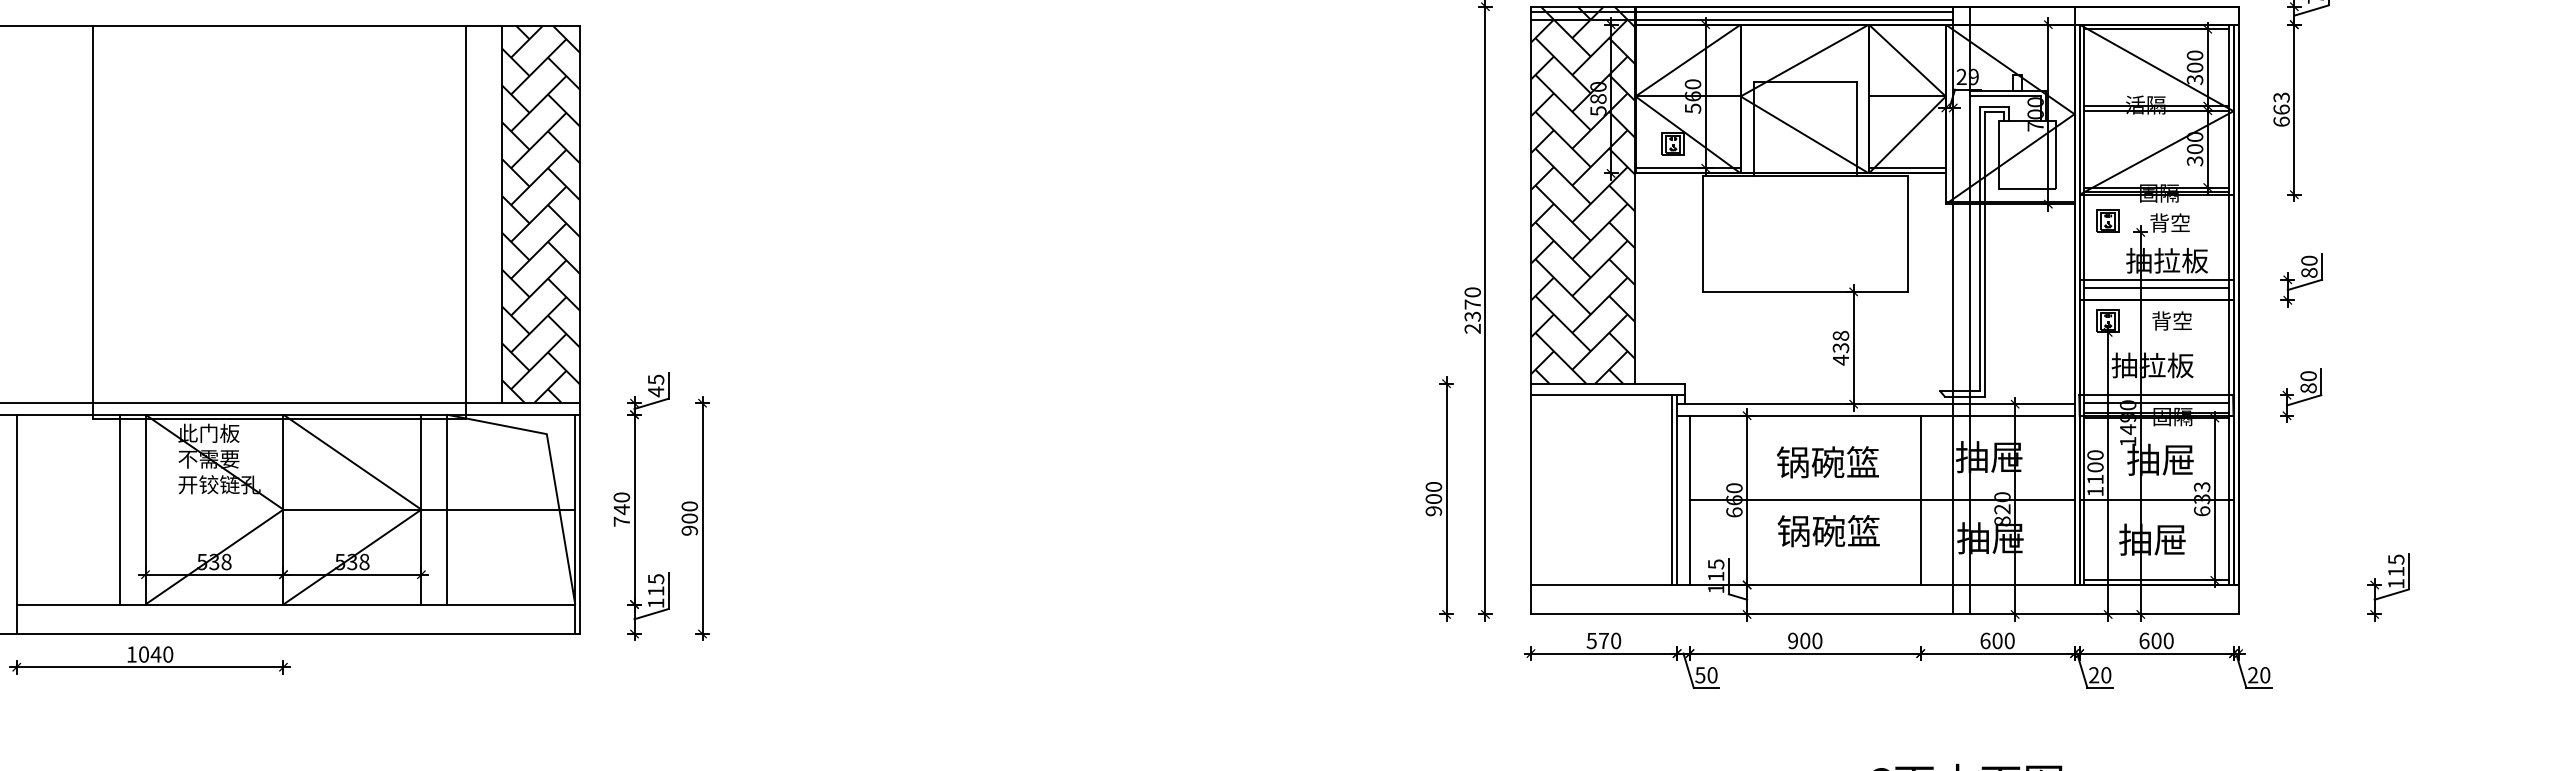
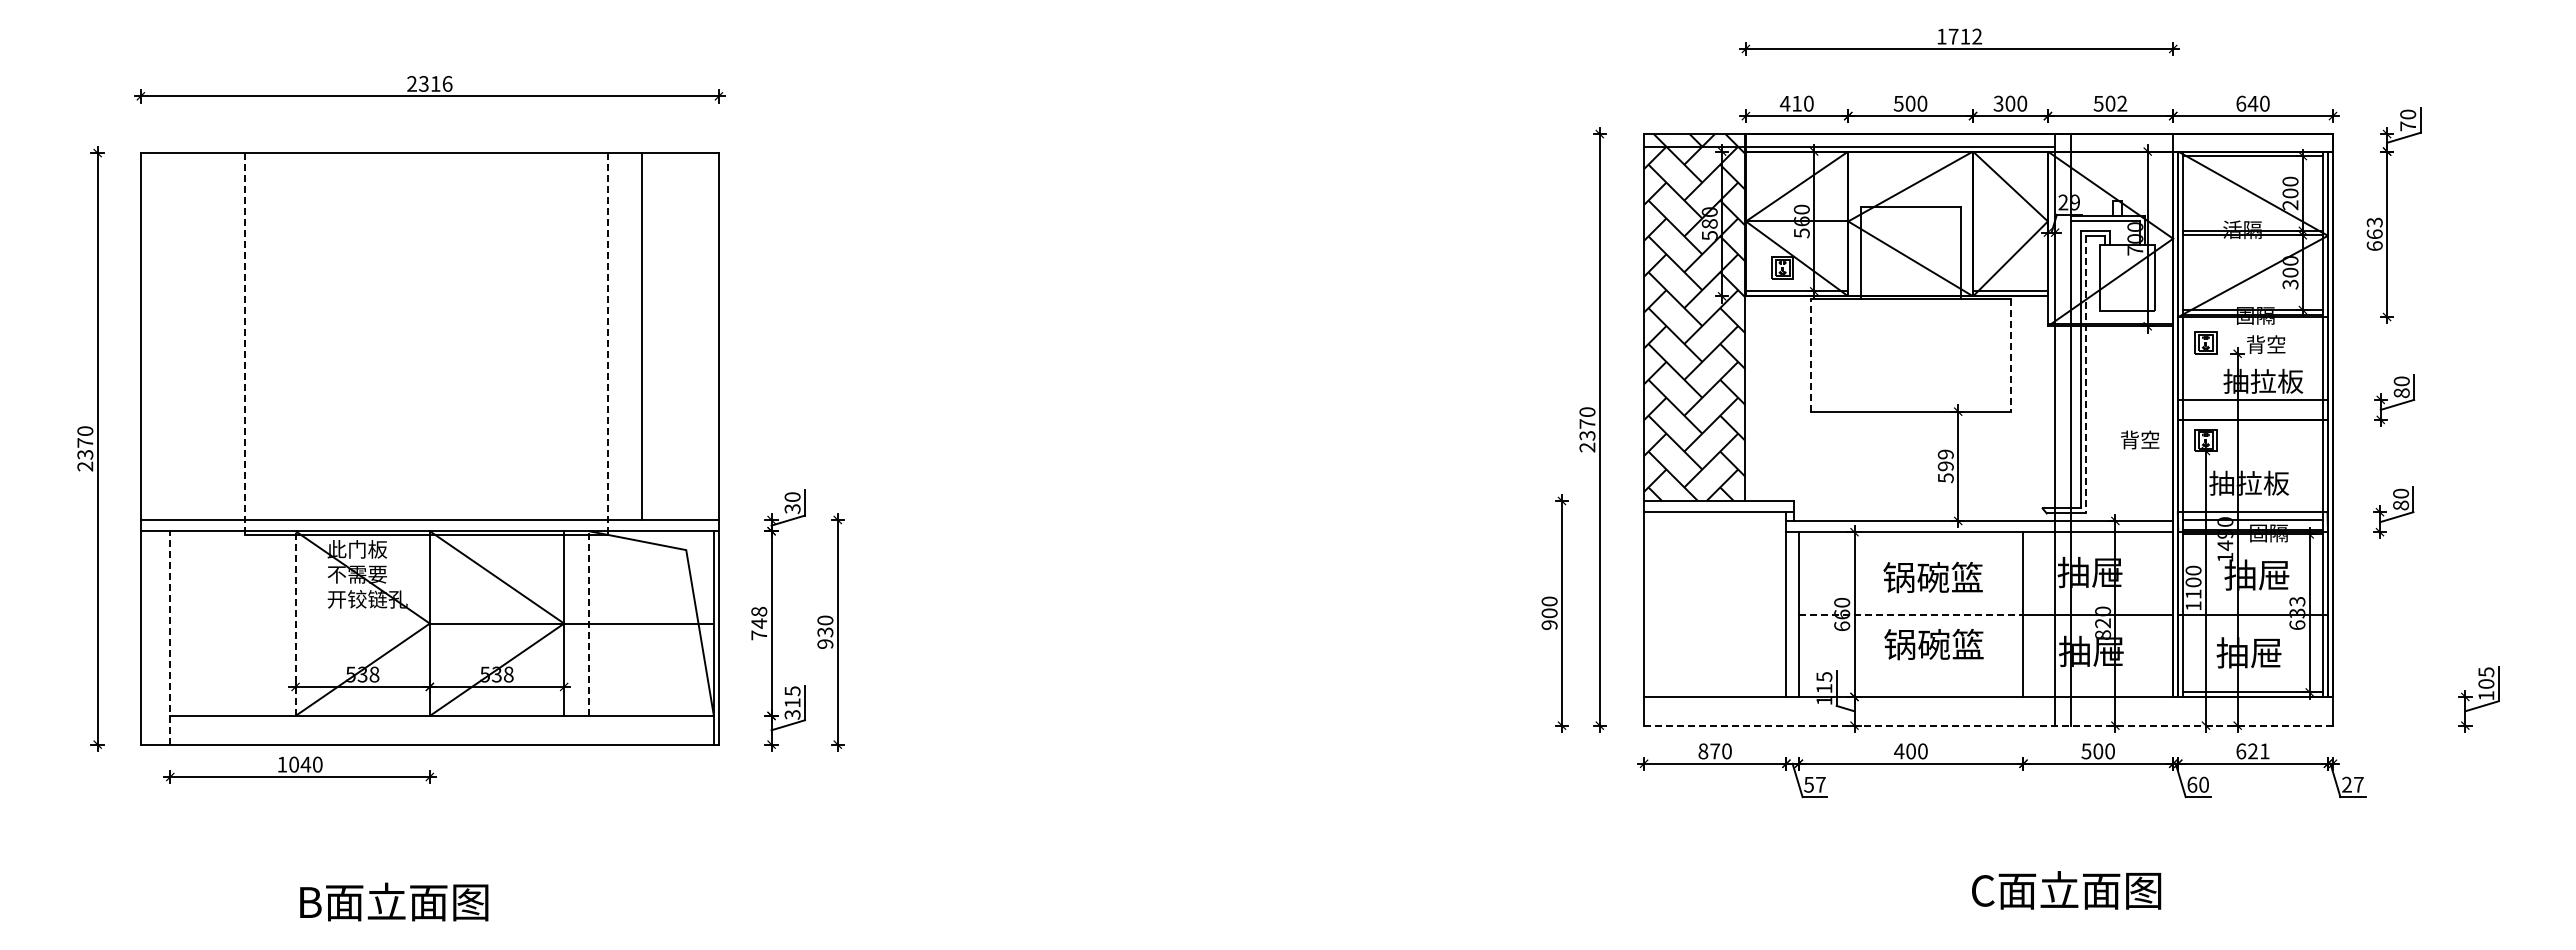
line: (1741, 12) -> (1849, 139), removed
text: (2195, 80) -> (2290, 205), 300 -> 200
line: (1907, 96) -> (2010, 221), removed
hatch: (540, 214) -> (680, 336), removed
line: (92, 222) -> (244, 344), solid -> dashed
line: (465, 222) -> (607, 344), solid -> dashed
line: (1702, 233) -> (1811, 354), solid -> dashed
line: (1907, 234) -> (2010, 355), solid -> dashed
line: (1985, 253) -> (2086, 374), solid -> dashed
line: (2156, 287) -> (2252, 407), removed
text: (2172, 320) -> (2140, 439), moved
text: (1840, 348) -> (1945, 466), 438 -> 599
text: (656, 386) -> (792, 503), 45 -> 30
line: (1672, 490) -> (1781, 604), removed
text: (621, 497) -> (758, 611), 740 -> 748
line: (1805, 500) -> (1911, 614), solid -> dashed
line: (119, 509) -> (270, 623), removed
line: (145, 509) -> (295, 623), solid -> dashed
line: (447, 509) -> (589, 623), solid -> dashed
text: (689, 518) -> (825, 632), 900 -> 930
line: (16, 523) -> (170, 637), solid -> dashed
text: (2396, 571) -> (2486, 683), 115 -> 105
text: (656, 603) -> (792, 714), 115 -> 315
line: (1884, 614) -> (1988, 725), solid -> dashed
text: (1591, 641) -> (1703, 751), 570 -> 870
text: (1792, 641) -> (1898, 751), 900 -> 400
text: (1985, 641) -> (2086, 751), 600 -> 500
text: (2162, 641) -> (2258, 751), 600 -> 621
text: (1712, 674) -> (1820, 784), 50 -> 57
text: (2094, 674) -> (2192, 784), 20 -> 60
text: (2264, 674) -> (2358, 784), 20 -> 27

